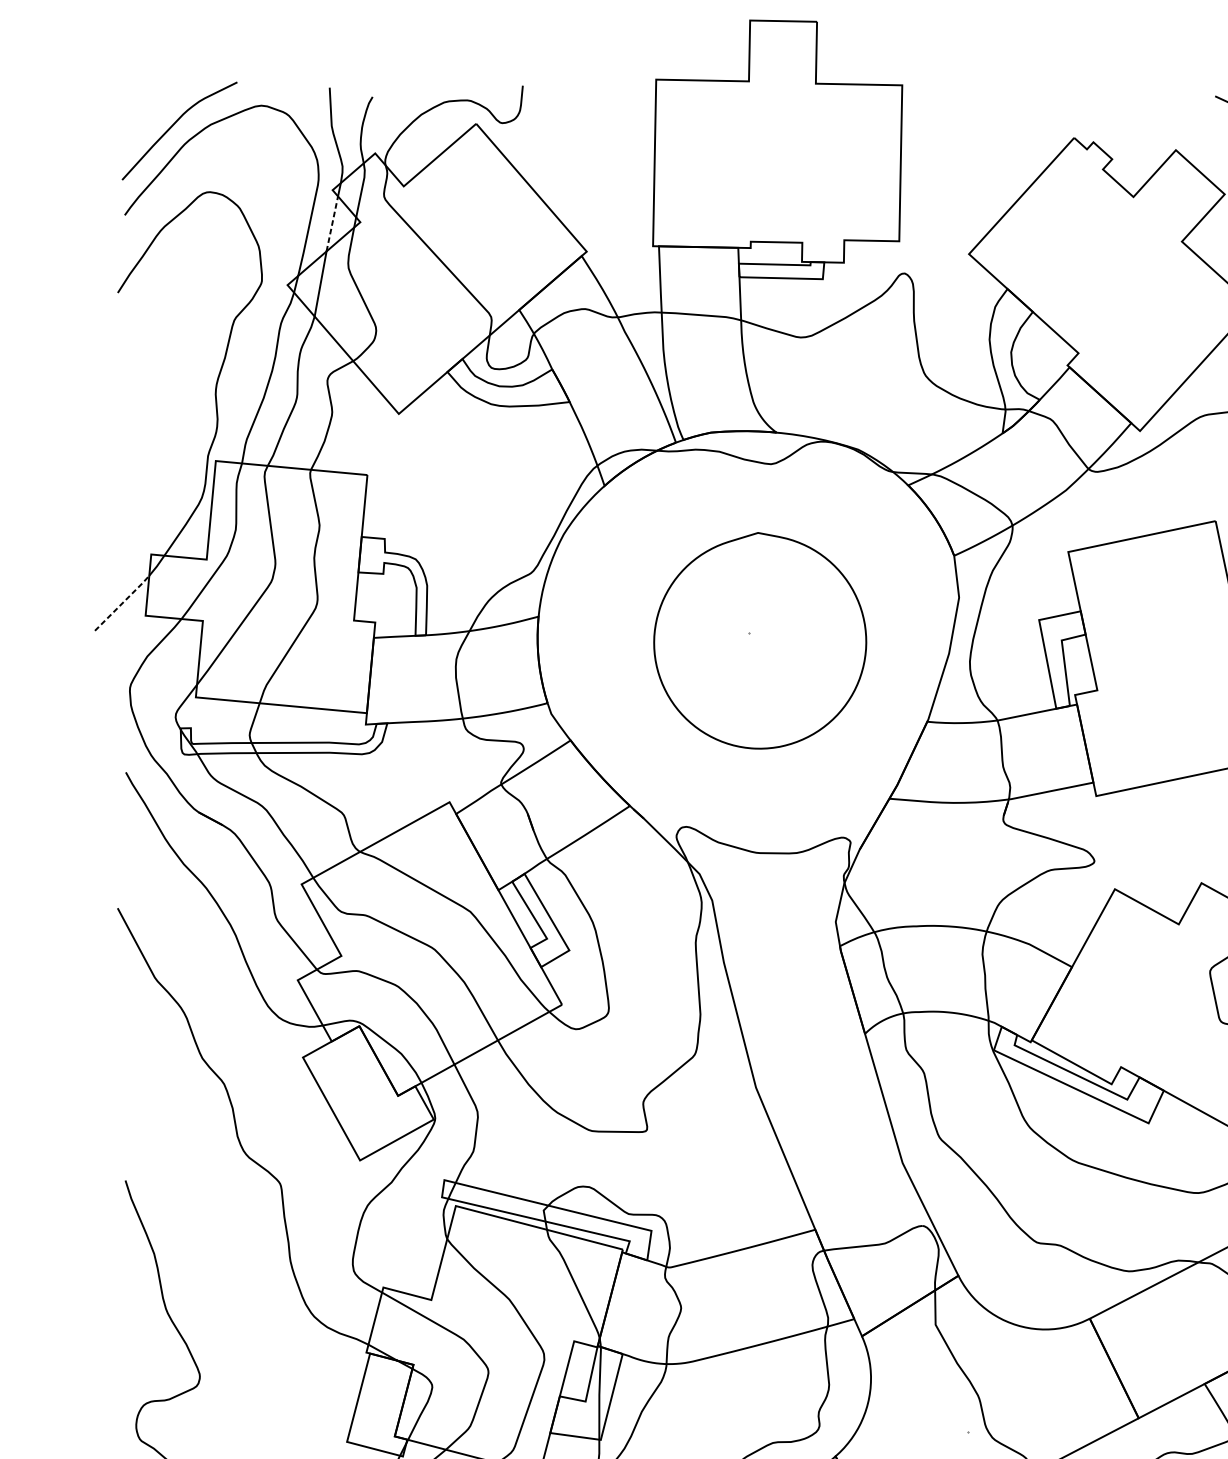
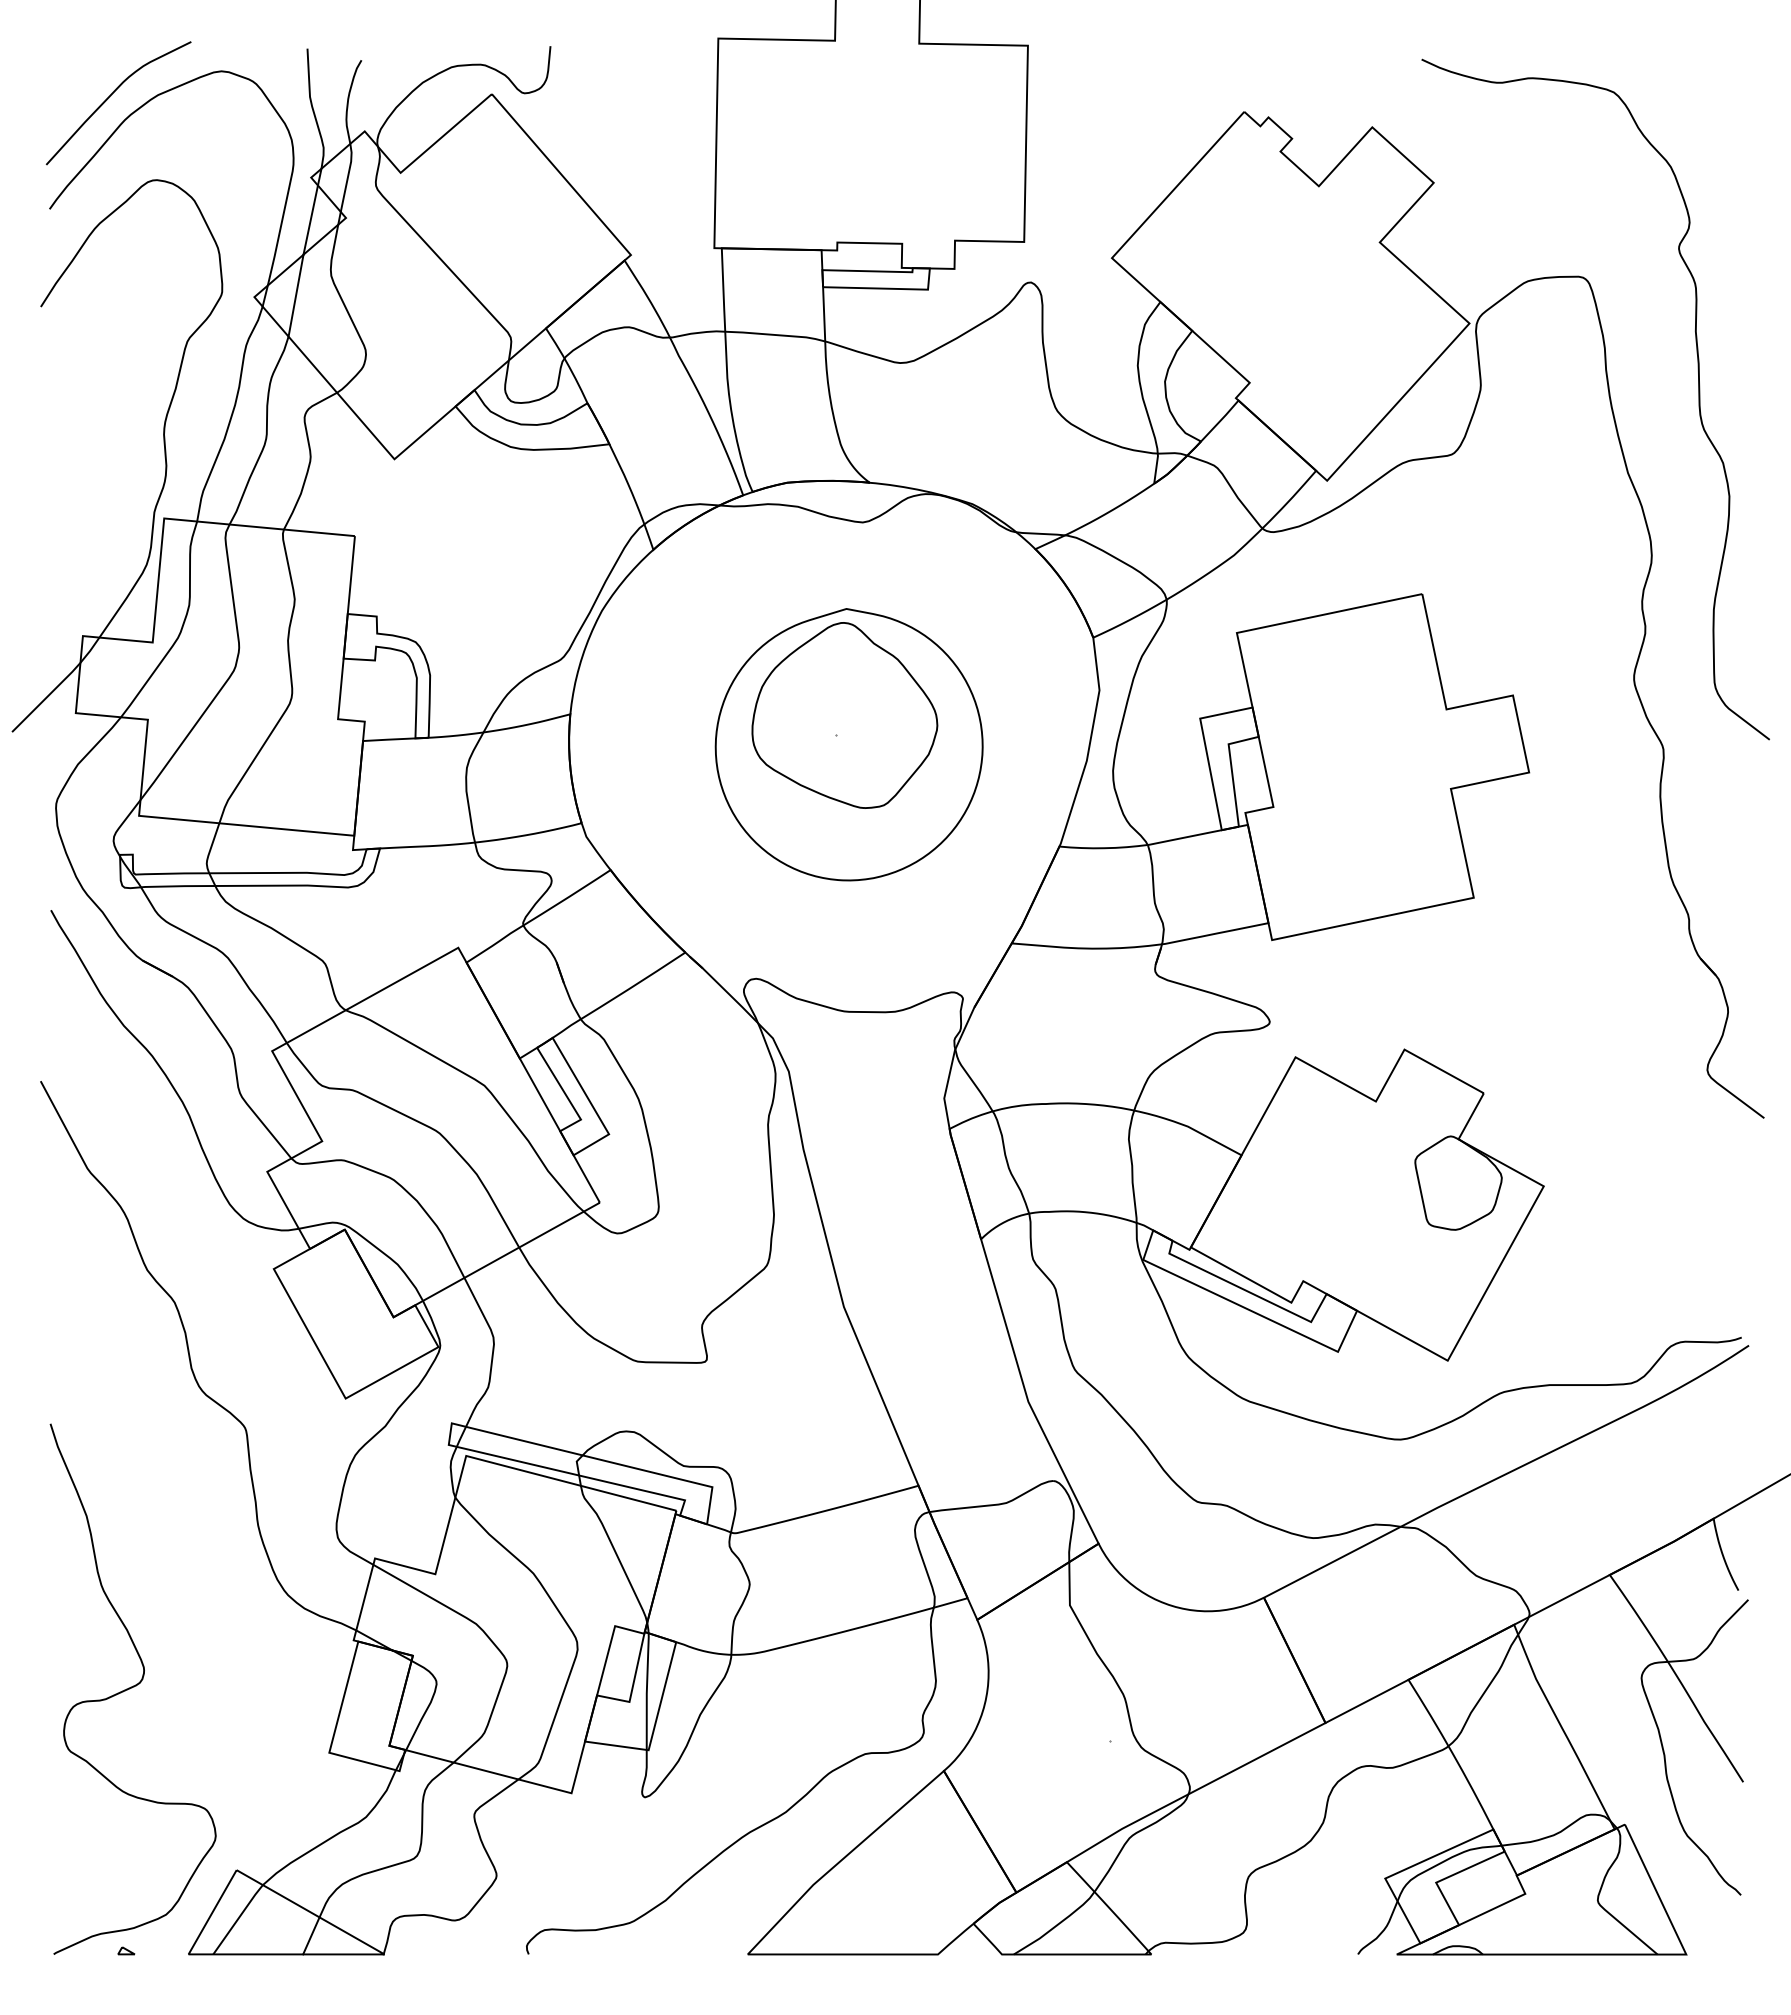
line: (332, 223) -> (310, 219), dashed -> solid
line: (123, 603) -> (47, 697), dashed -> solid
part: (756, 617) -> (844, 715), added

